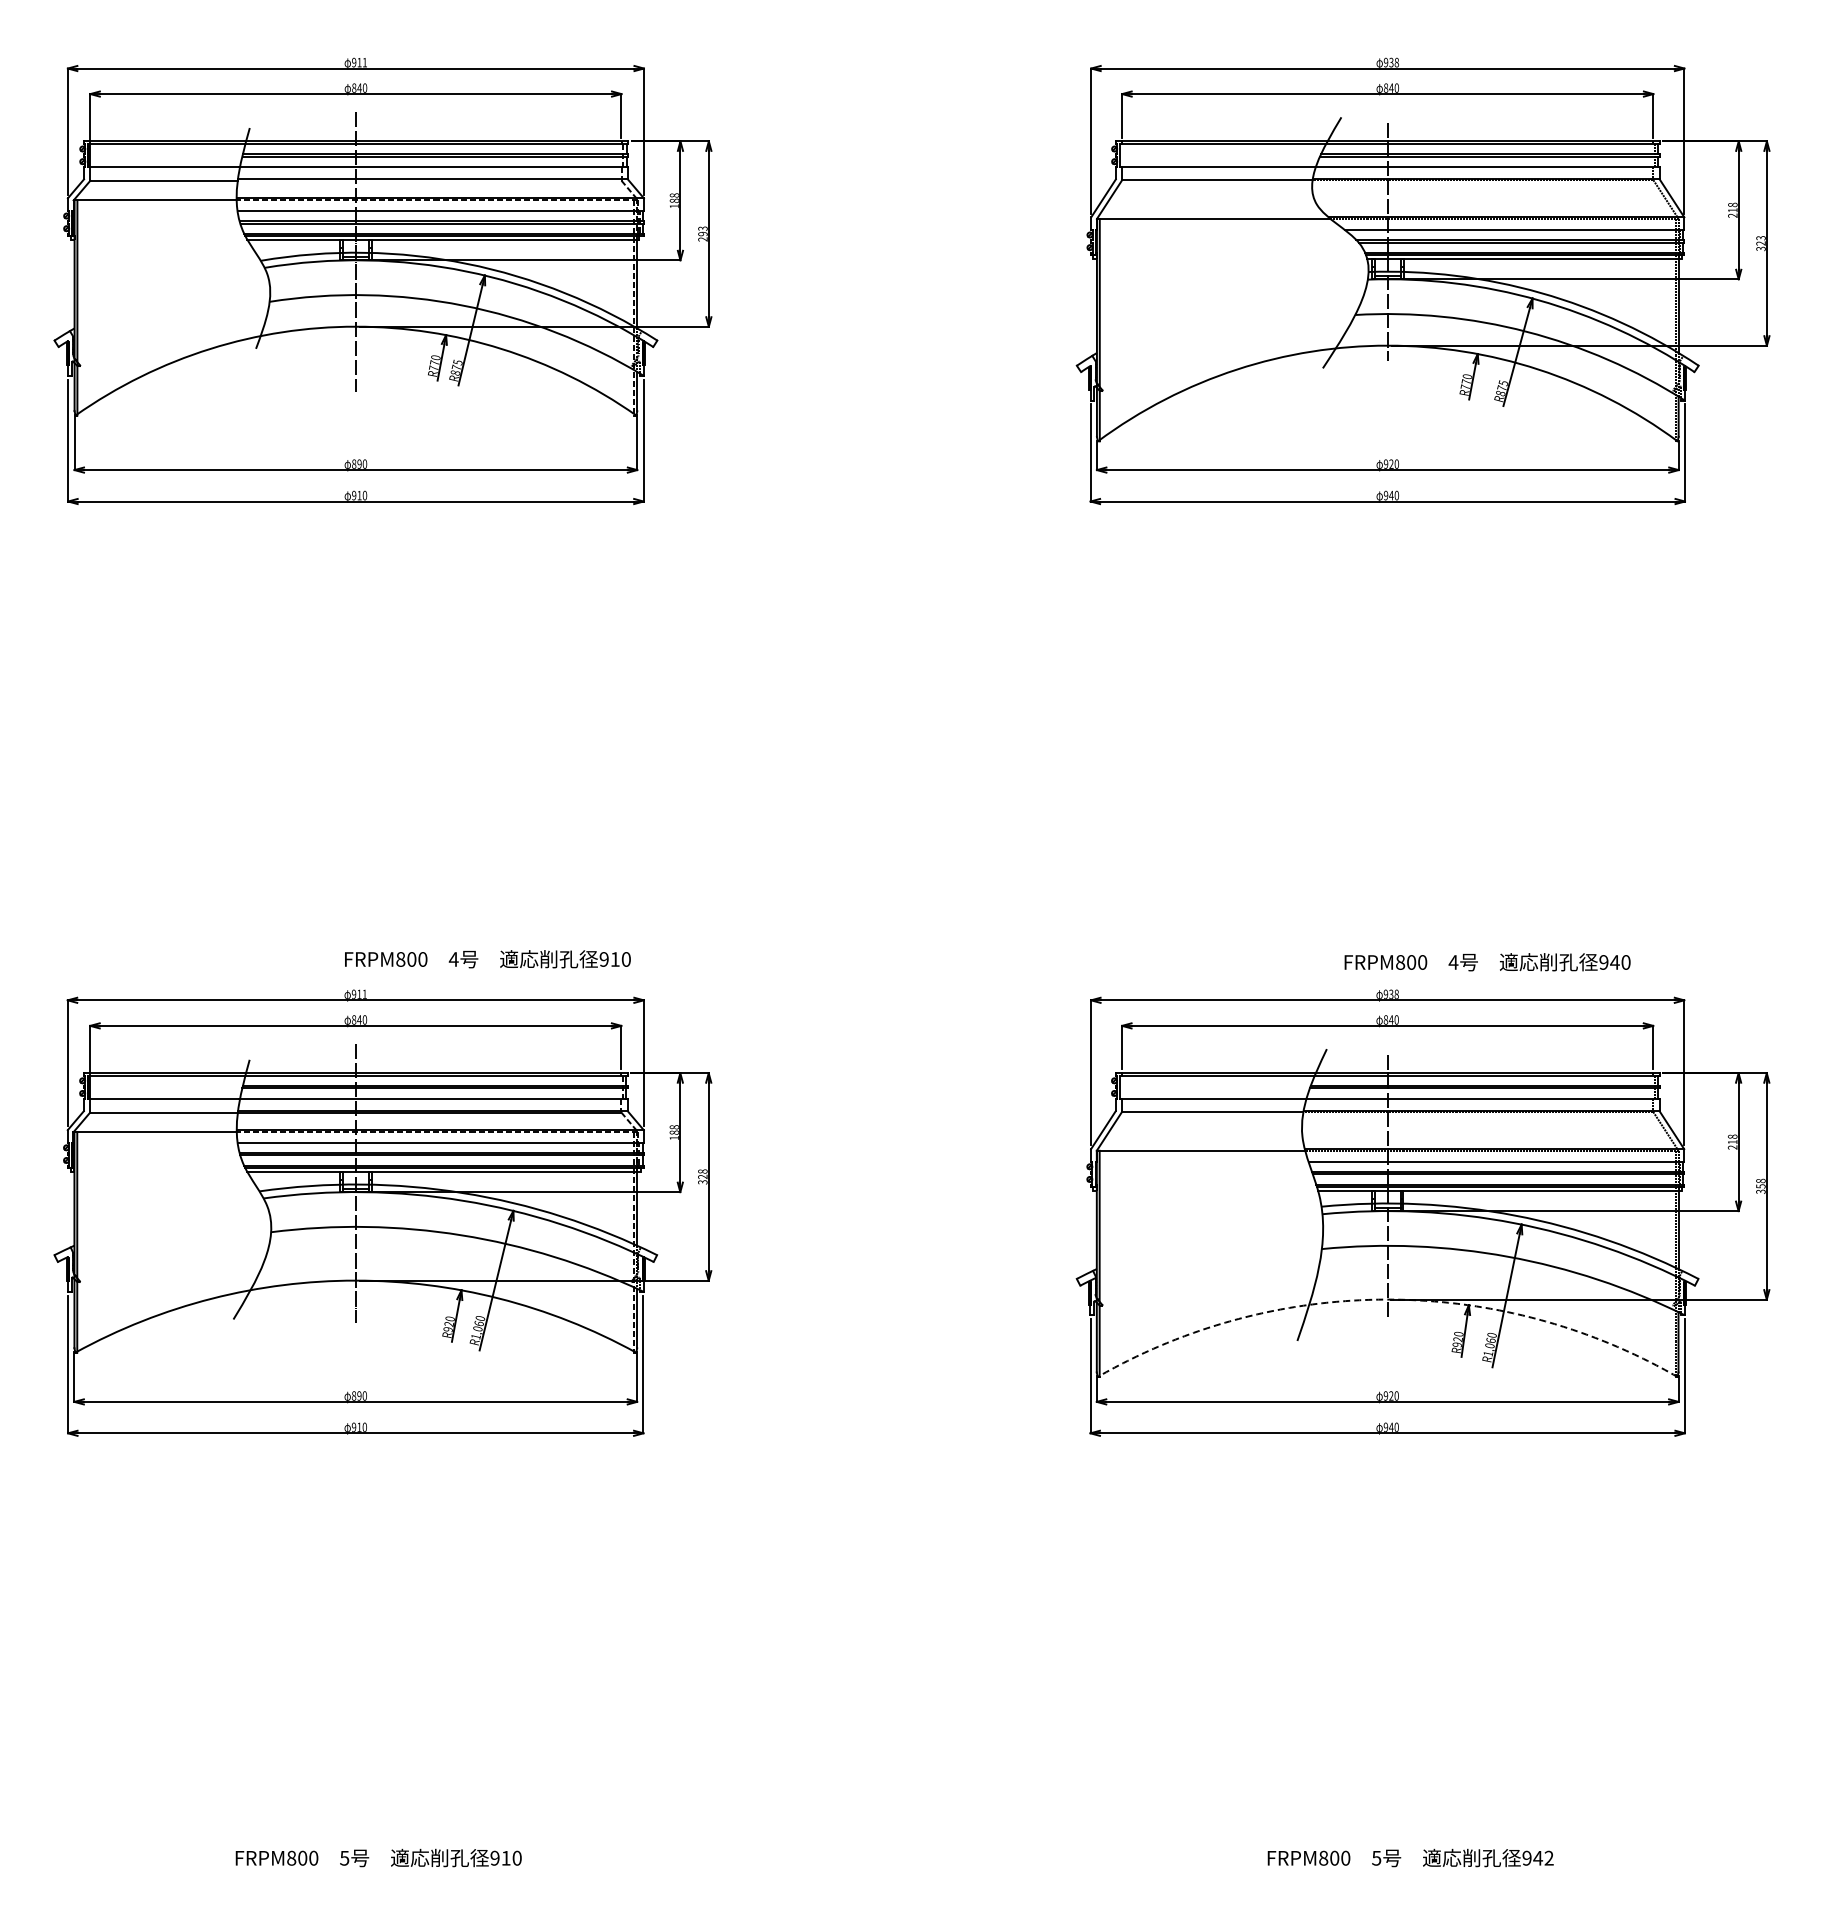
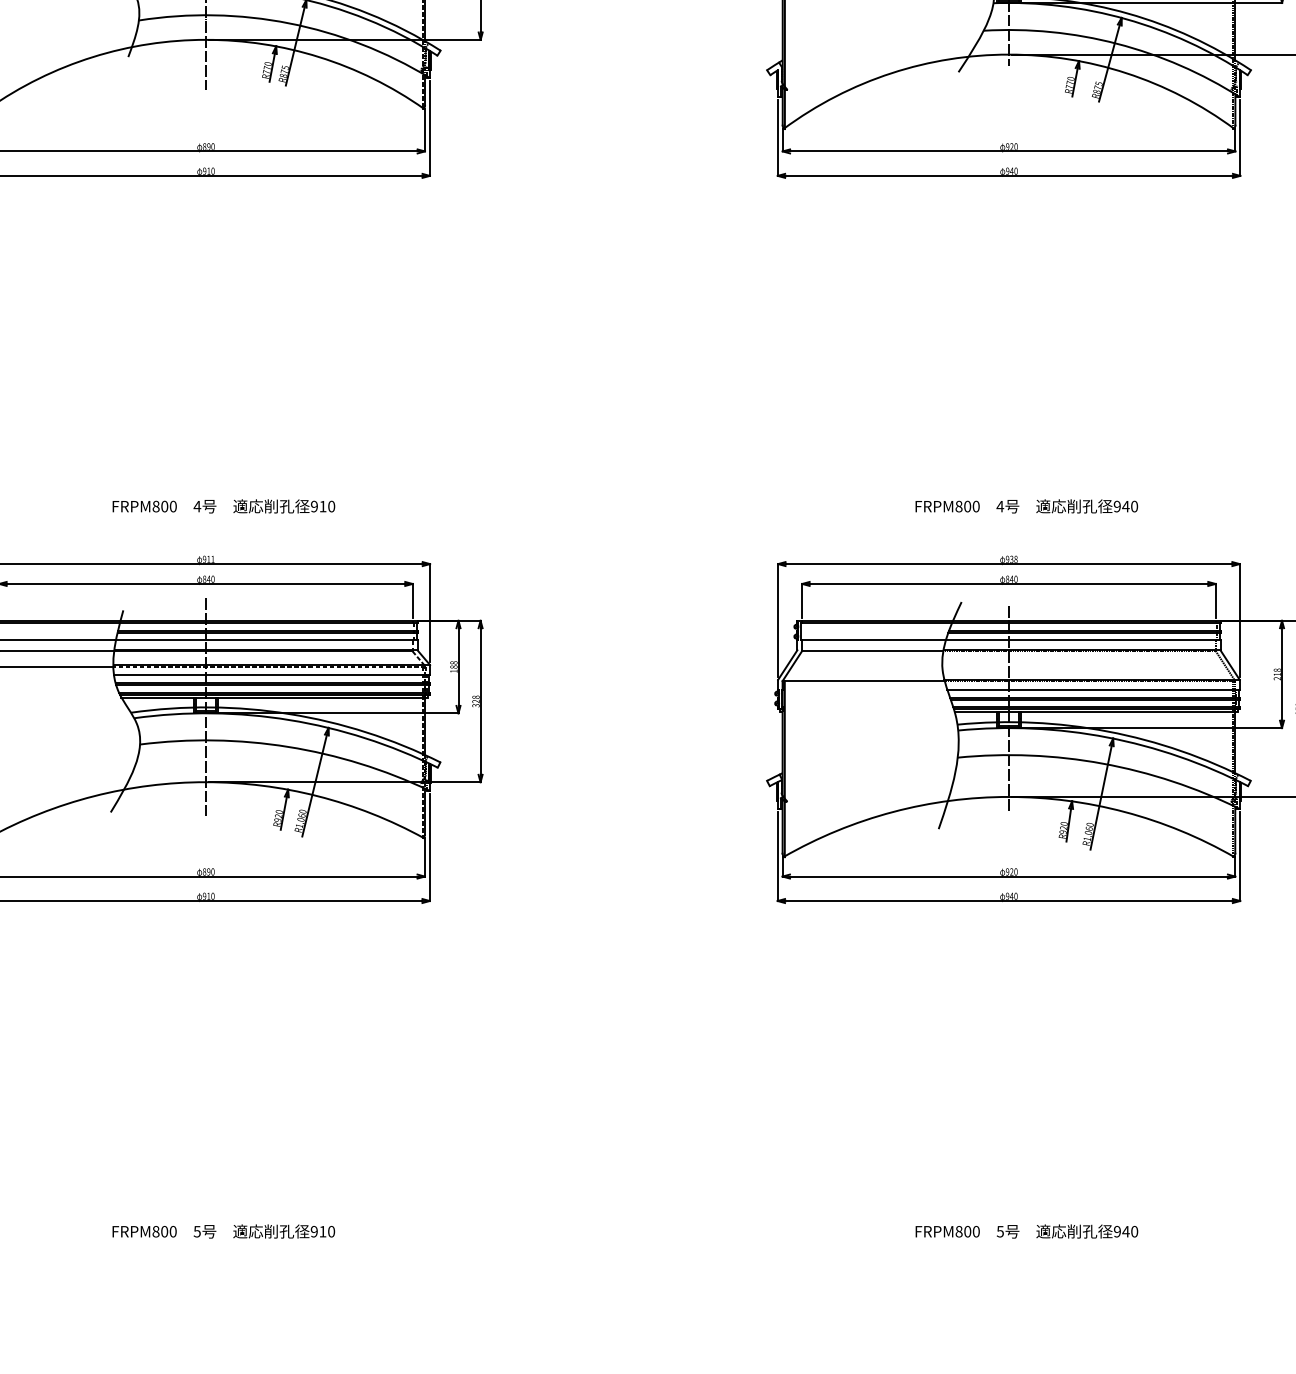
text: (487, 959) -> (223, 506), moved
text: (1487, 962) -> (1026, 506), moved
arc: (1387, 1299) -> (1008, 796), dashed -> solid
text: (1548, 1857) -> (1134, 1231), 942 -> 940

